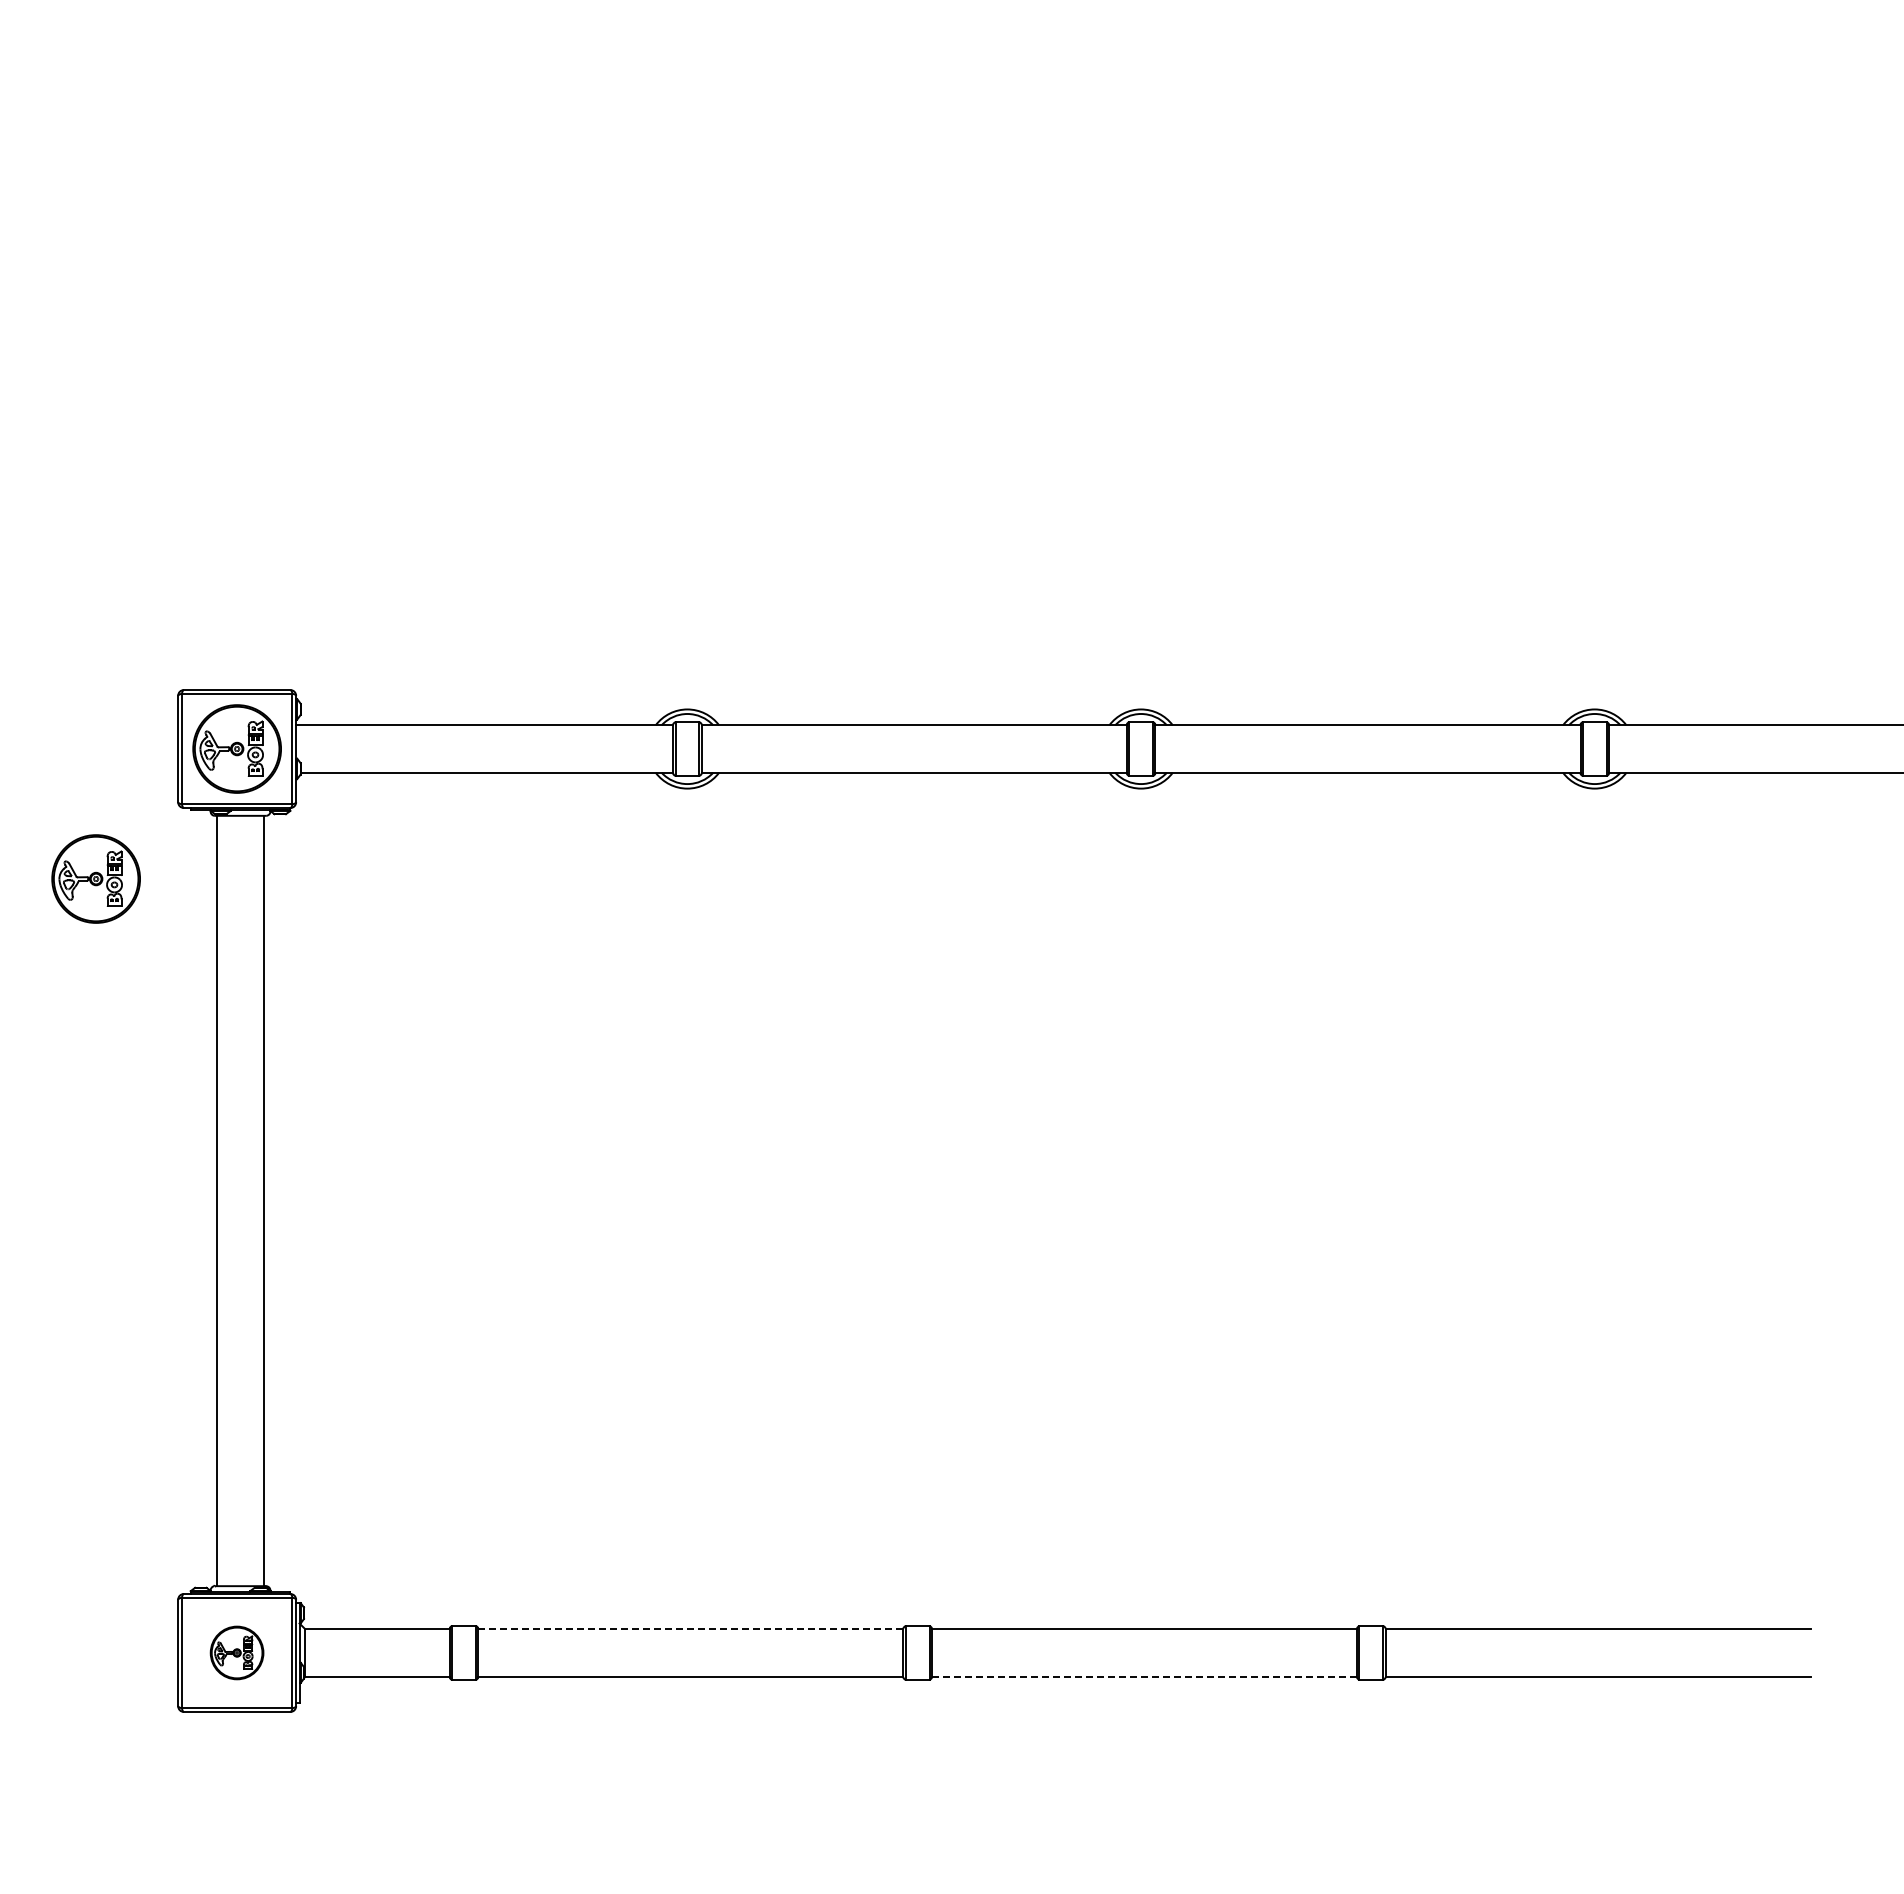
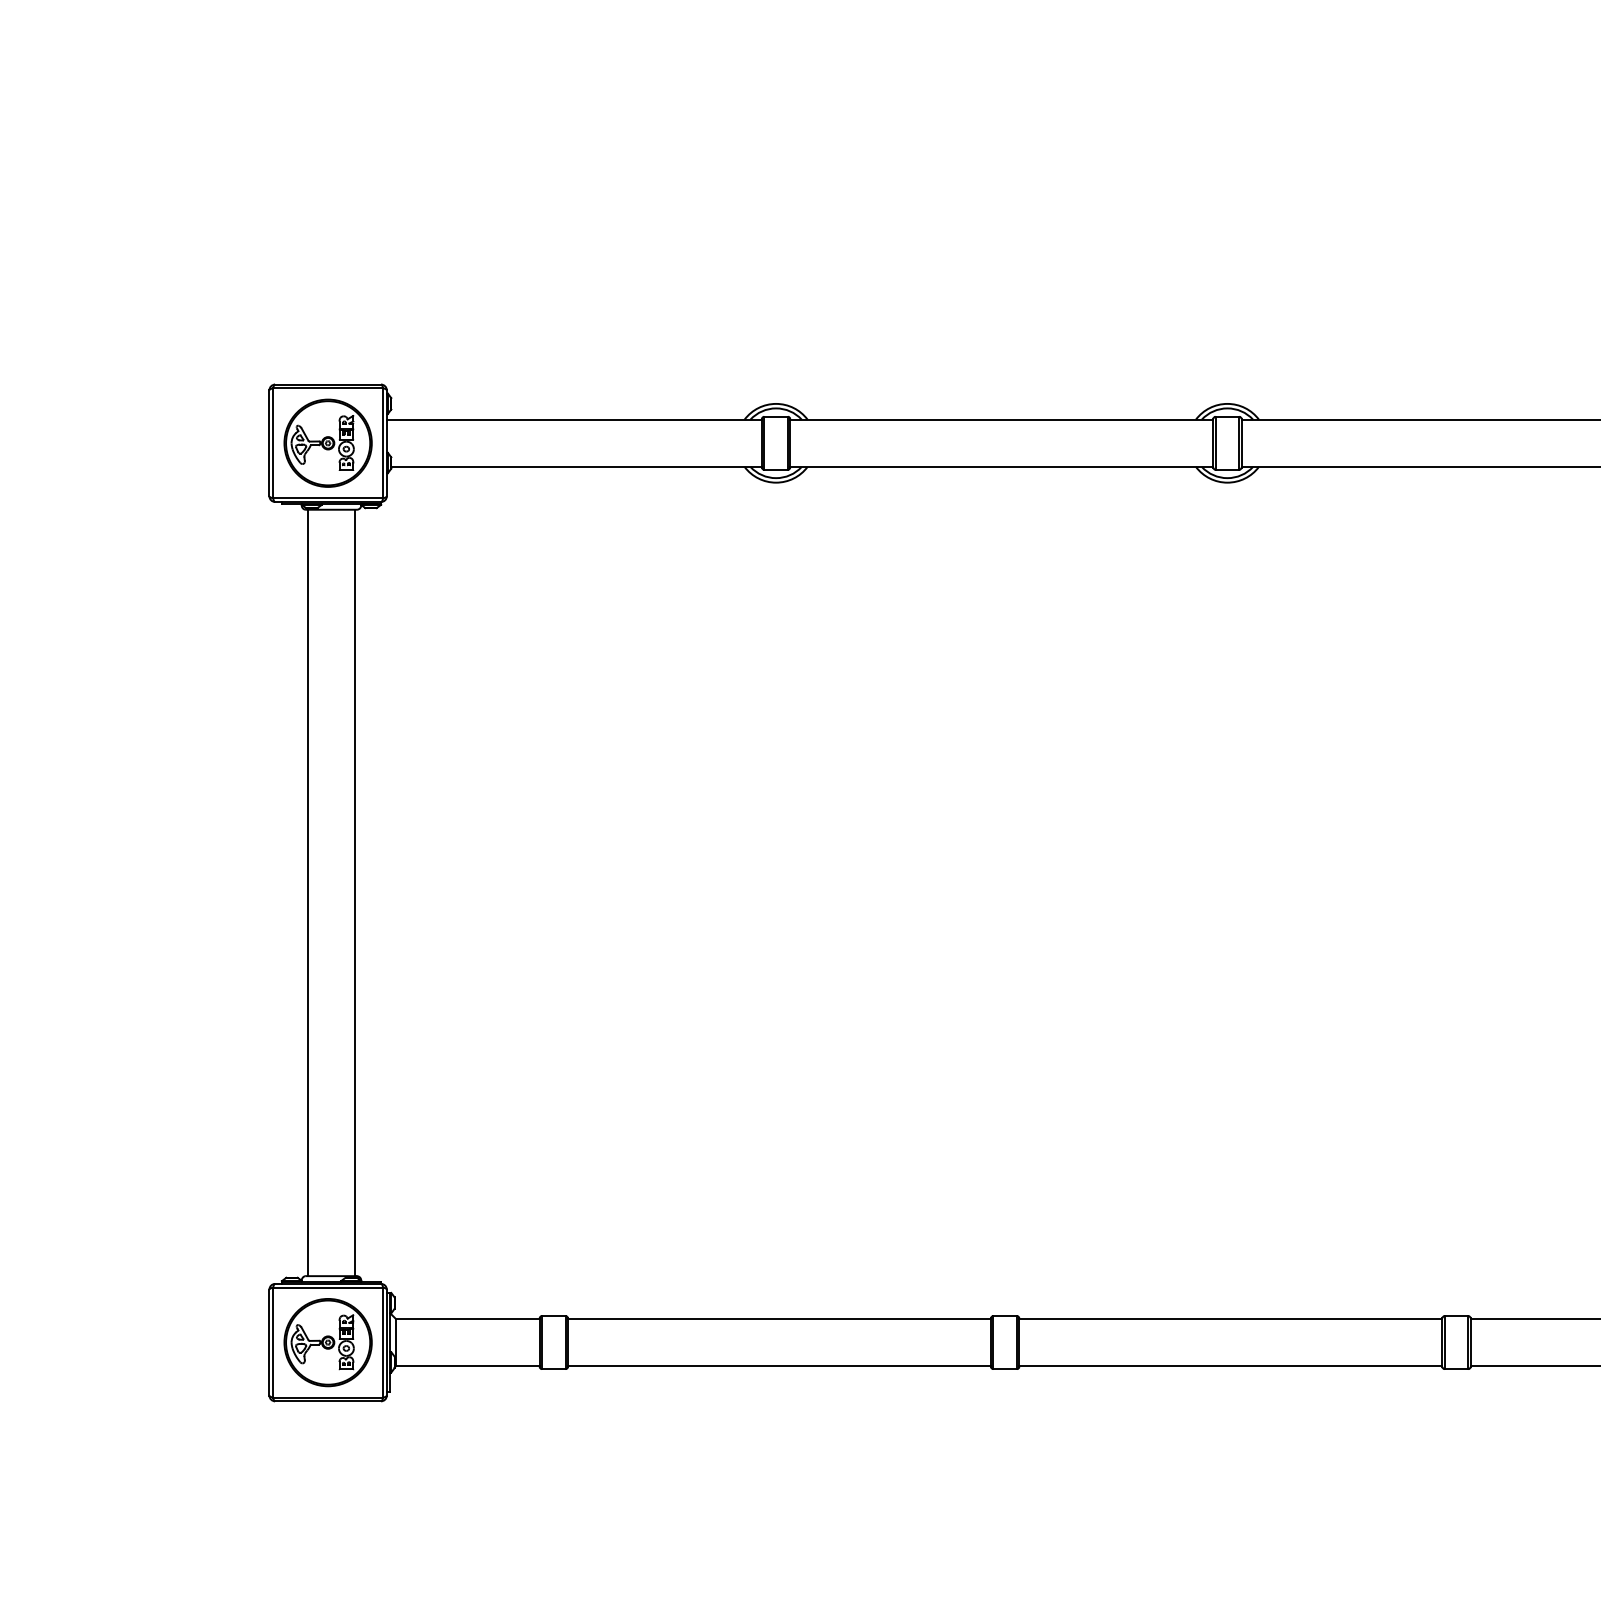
part: (95, 878) -> (187, 572), removed
line: (690, 1629) -> (779, 1319), dashed -> solid
part: (236, 1652) -> (327, 1342), size x1.67
line: (1144, 1676) -> (1230, 1366), dashed -> solid

